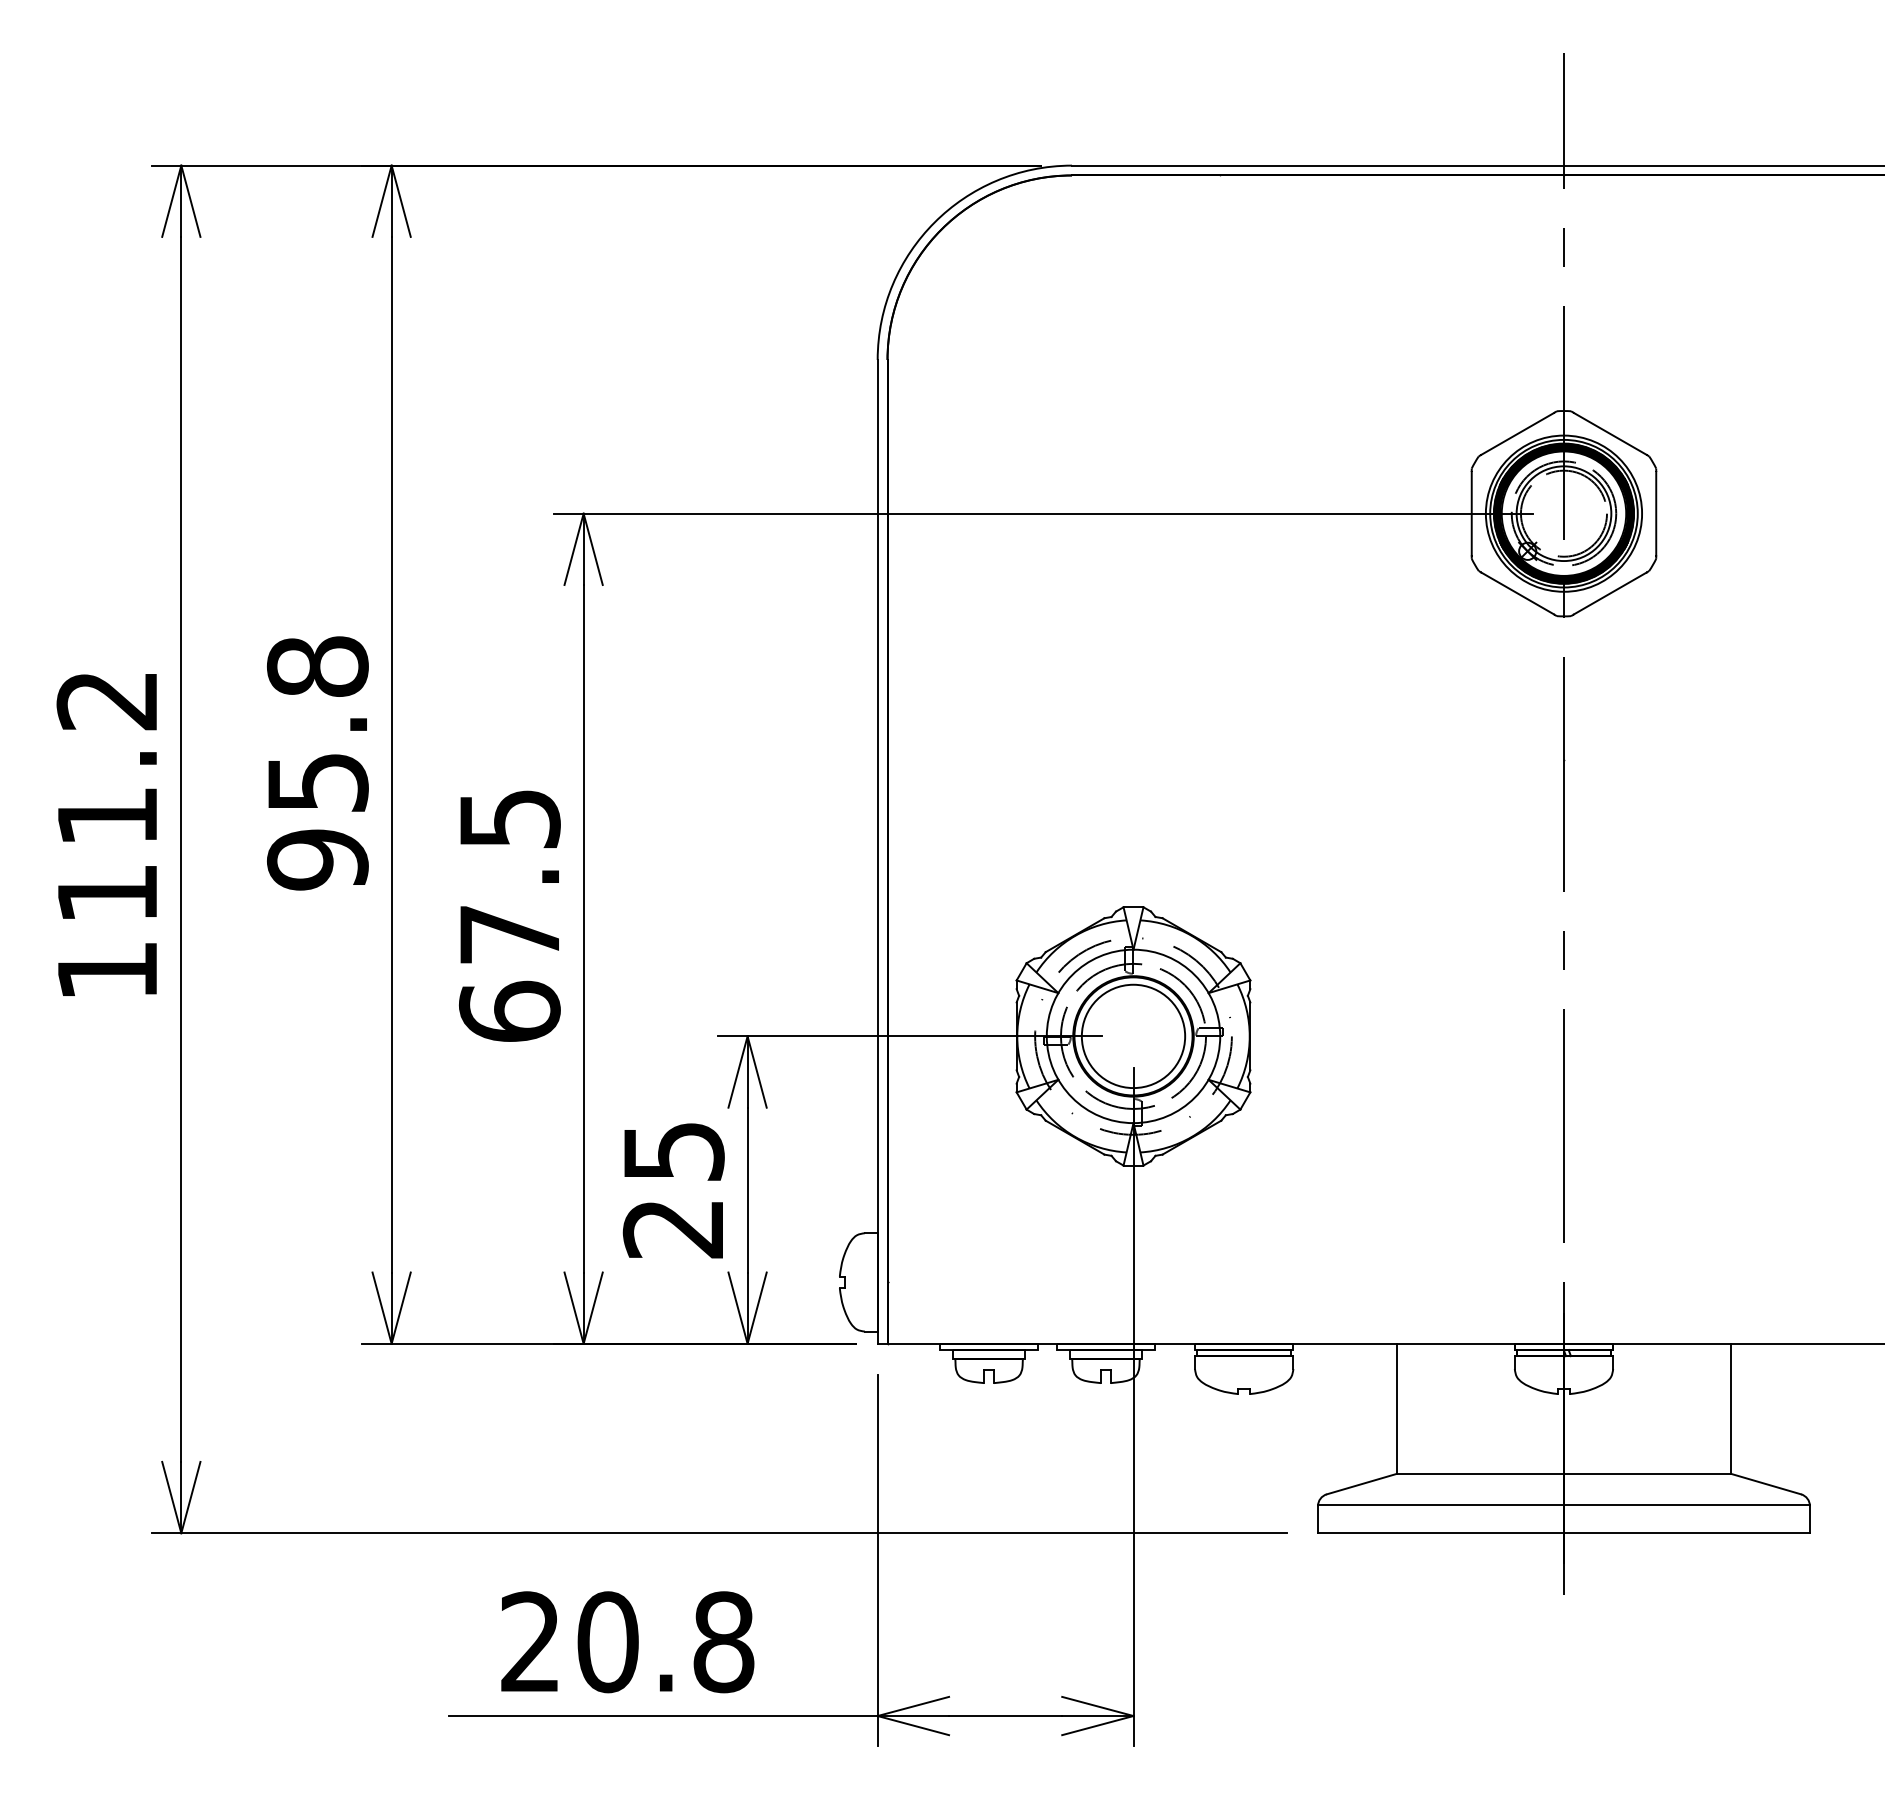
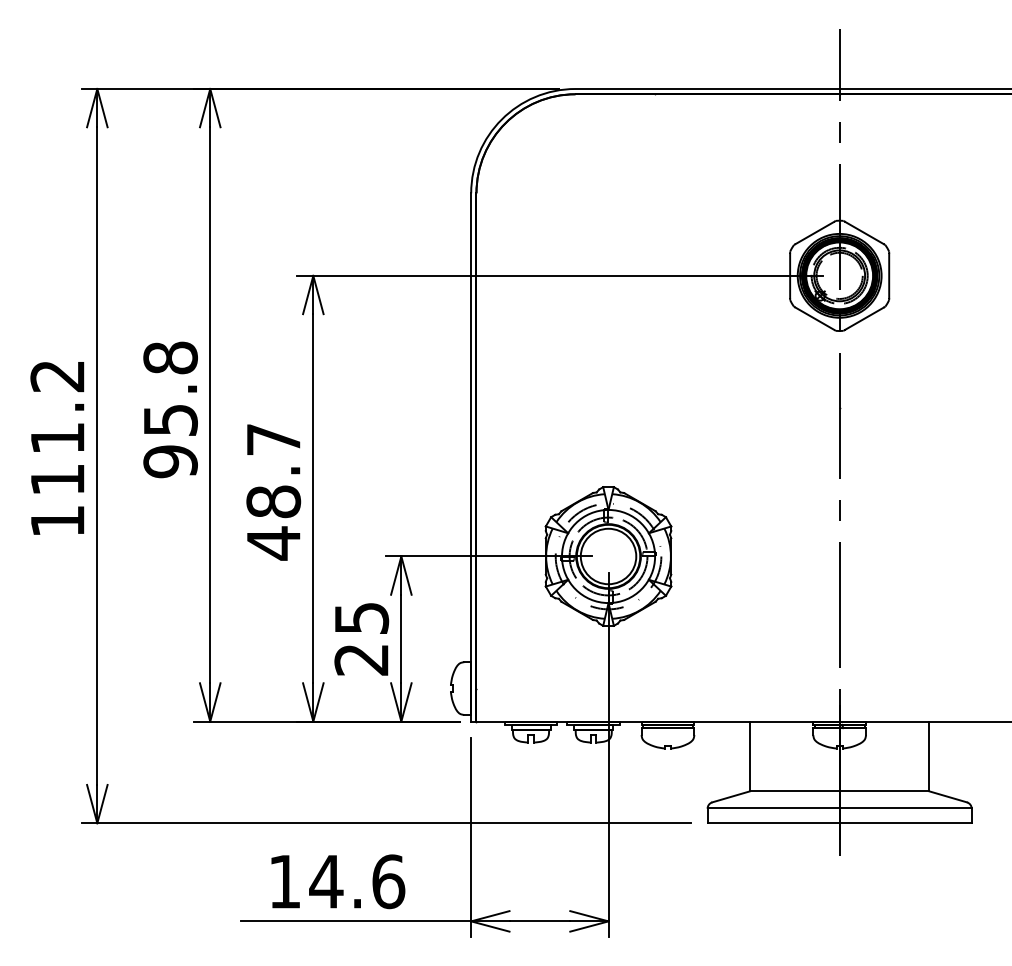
text: (509, 917) -> (273, 492), 67.5 -> 48.7
text: (628, 1641) -> (337, 881), 20.8 -> 14.6

